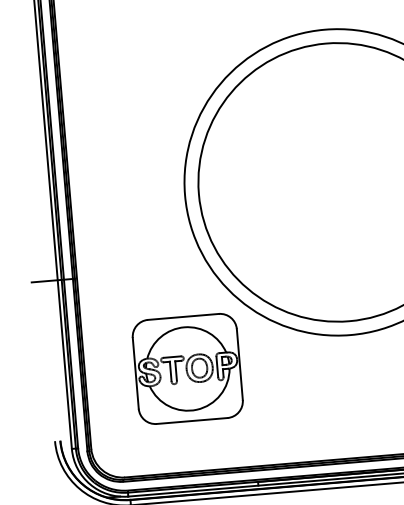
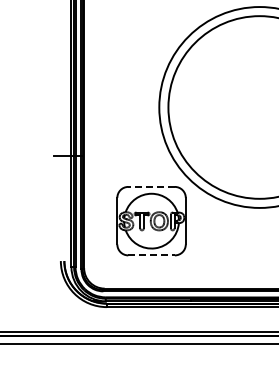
line: (183, 316) -> (151, 186), solid -> dashed
line: (193, 421) -> (152, 255), solid -> dashed

